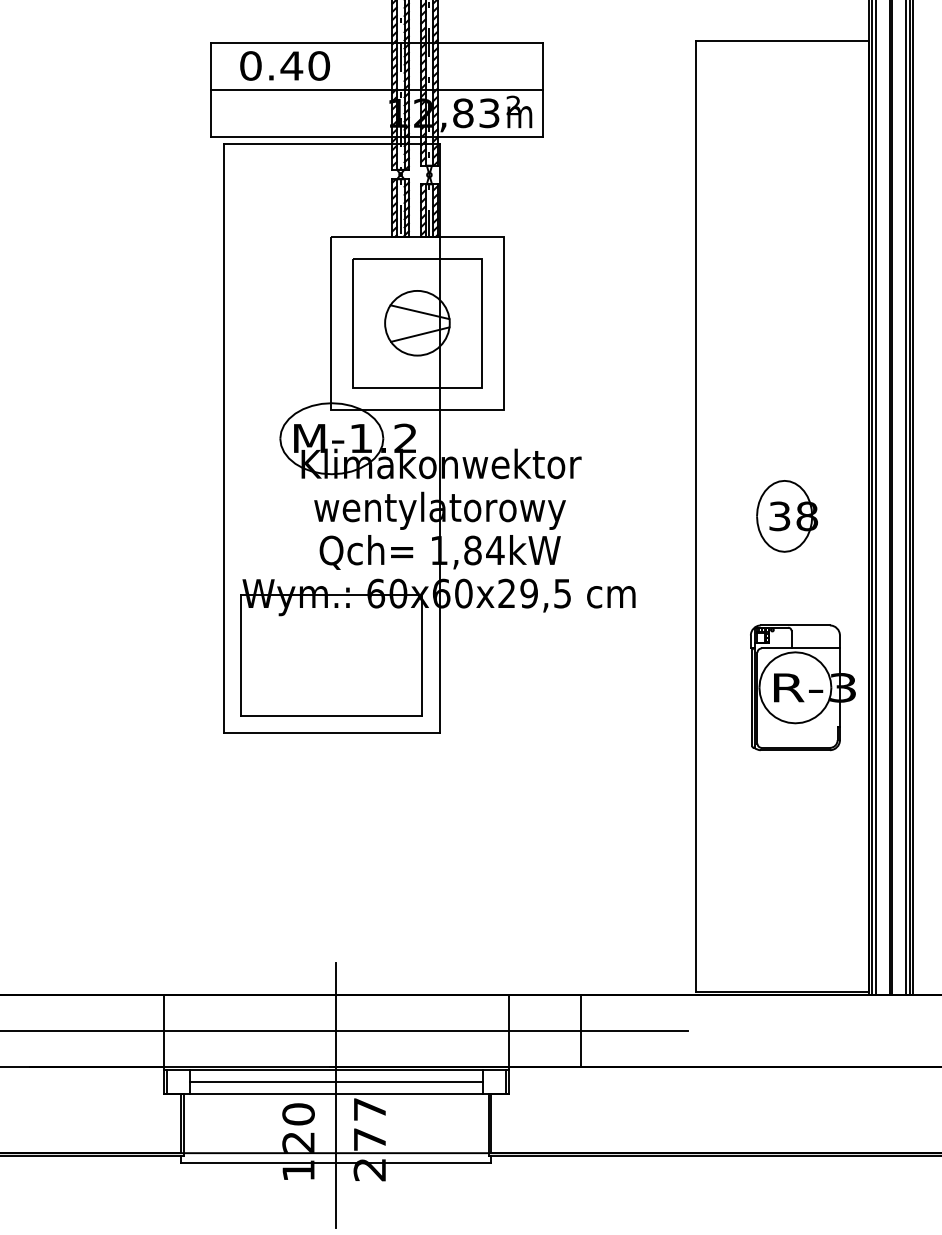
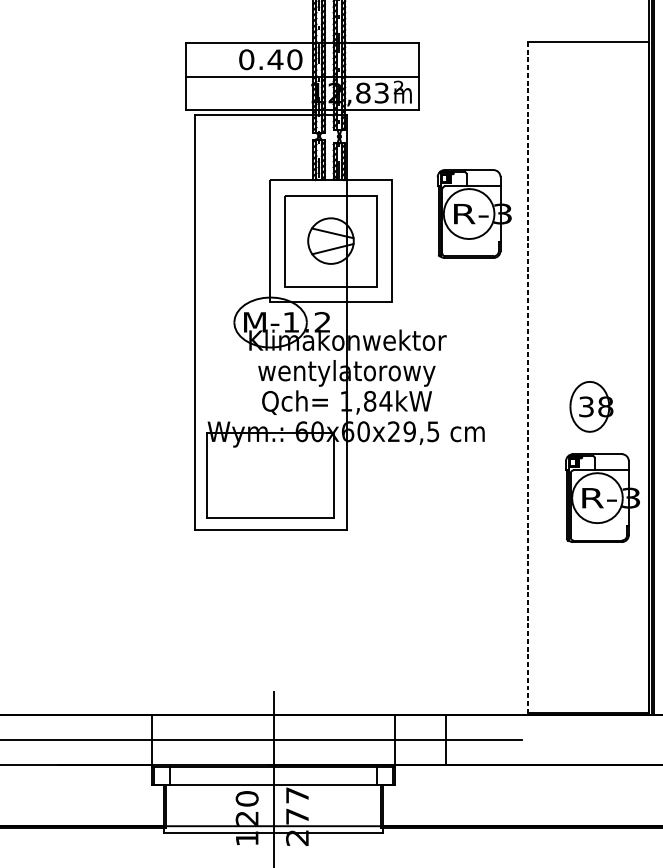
text: (284, 65) -> (270, 59), moved
part: (620, 284) -> (474, 213), added
line: (696, 516) -> (527, 377), solid -> dashed
part: (786, 516) -> (591, 406), moved
line: (335, 1082) -> (273, 776), removed

